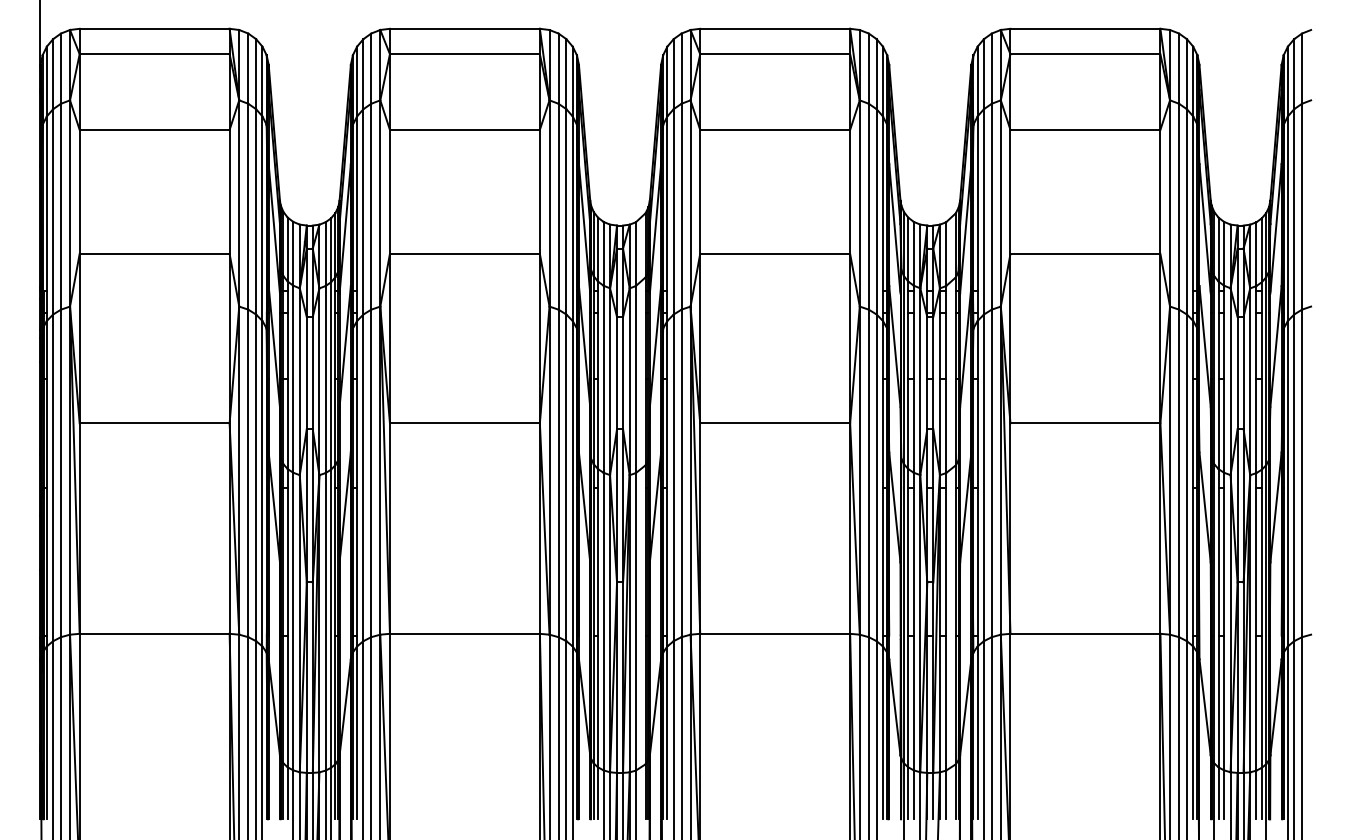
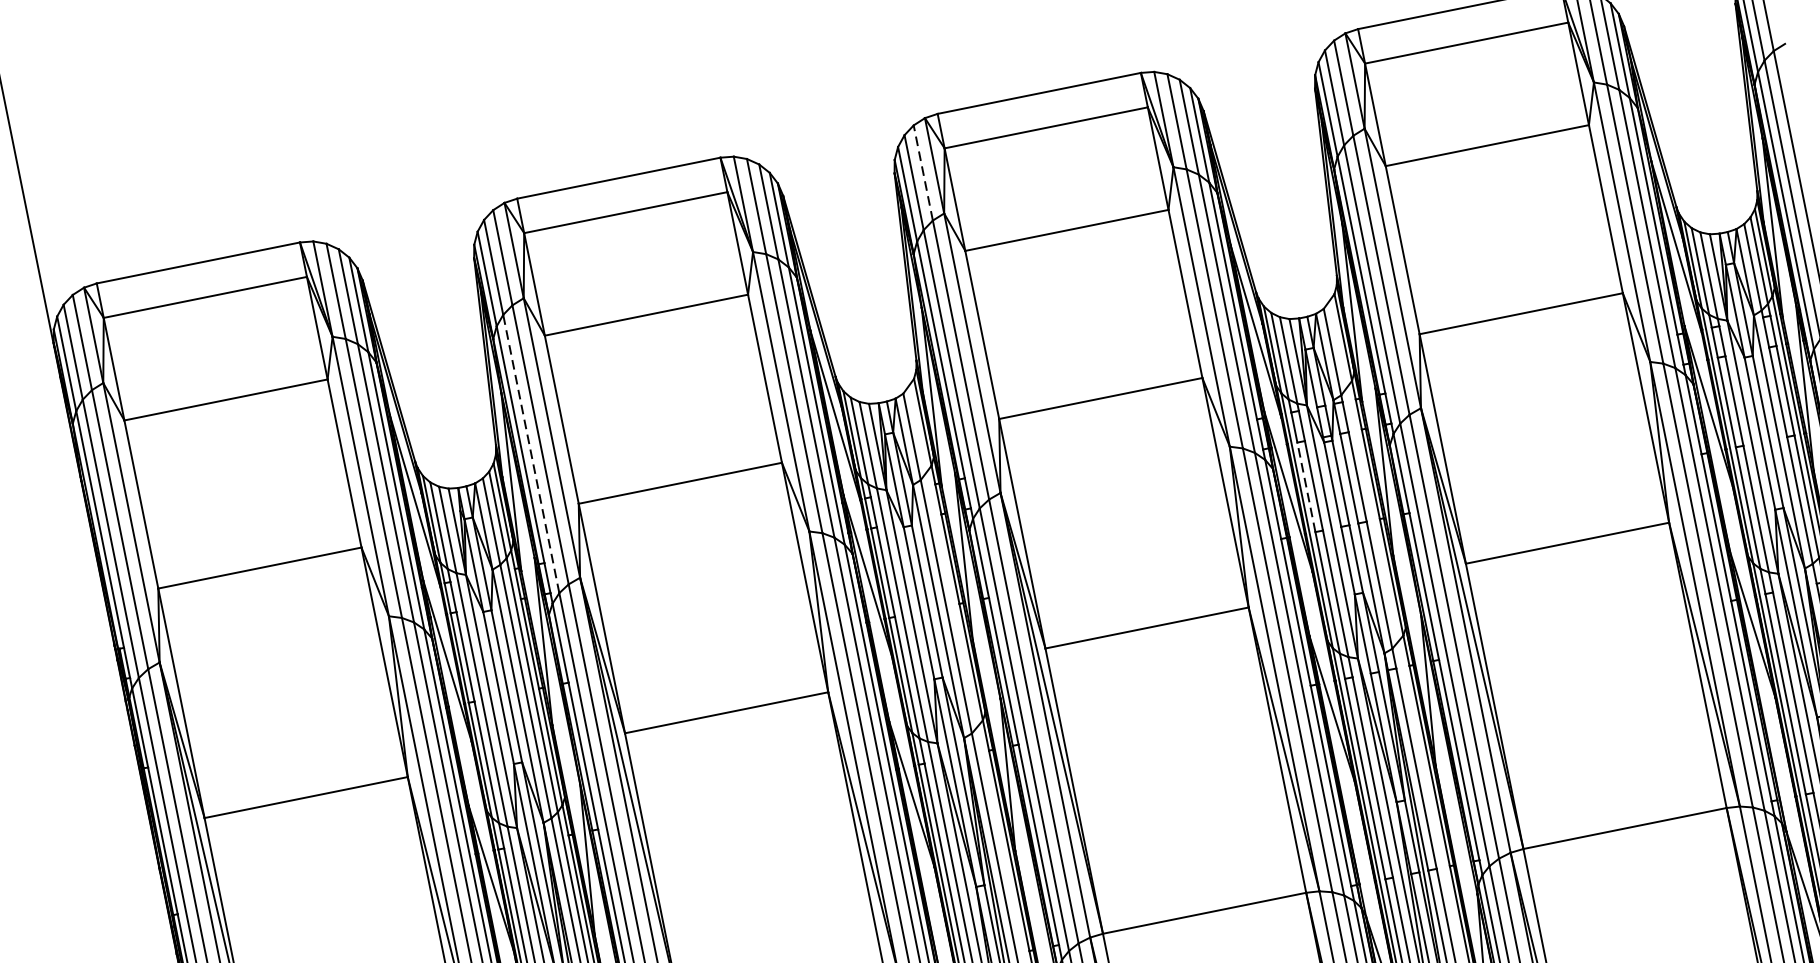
line: (681, 68) -> (923, 172), solid -> dashed
line: (363, 211) -> (531, 453), solid -> dashed
line: (908, 345) -> (1306, 486), solid -> dashed

